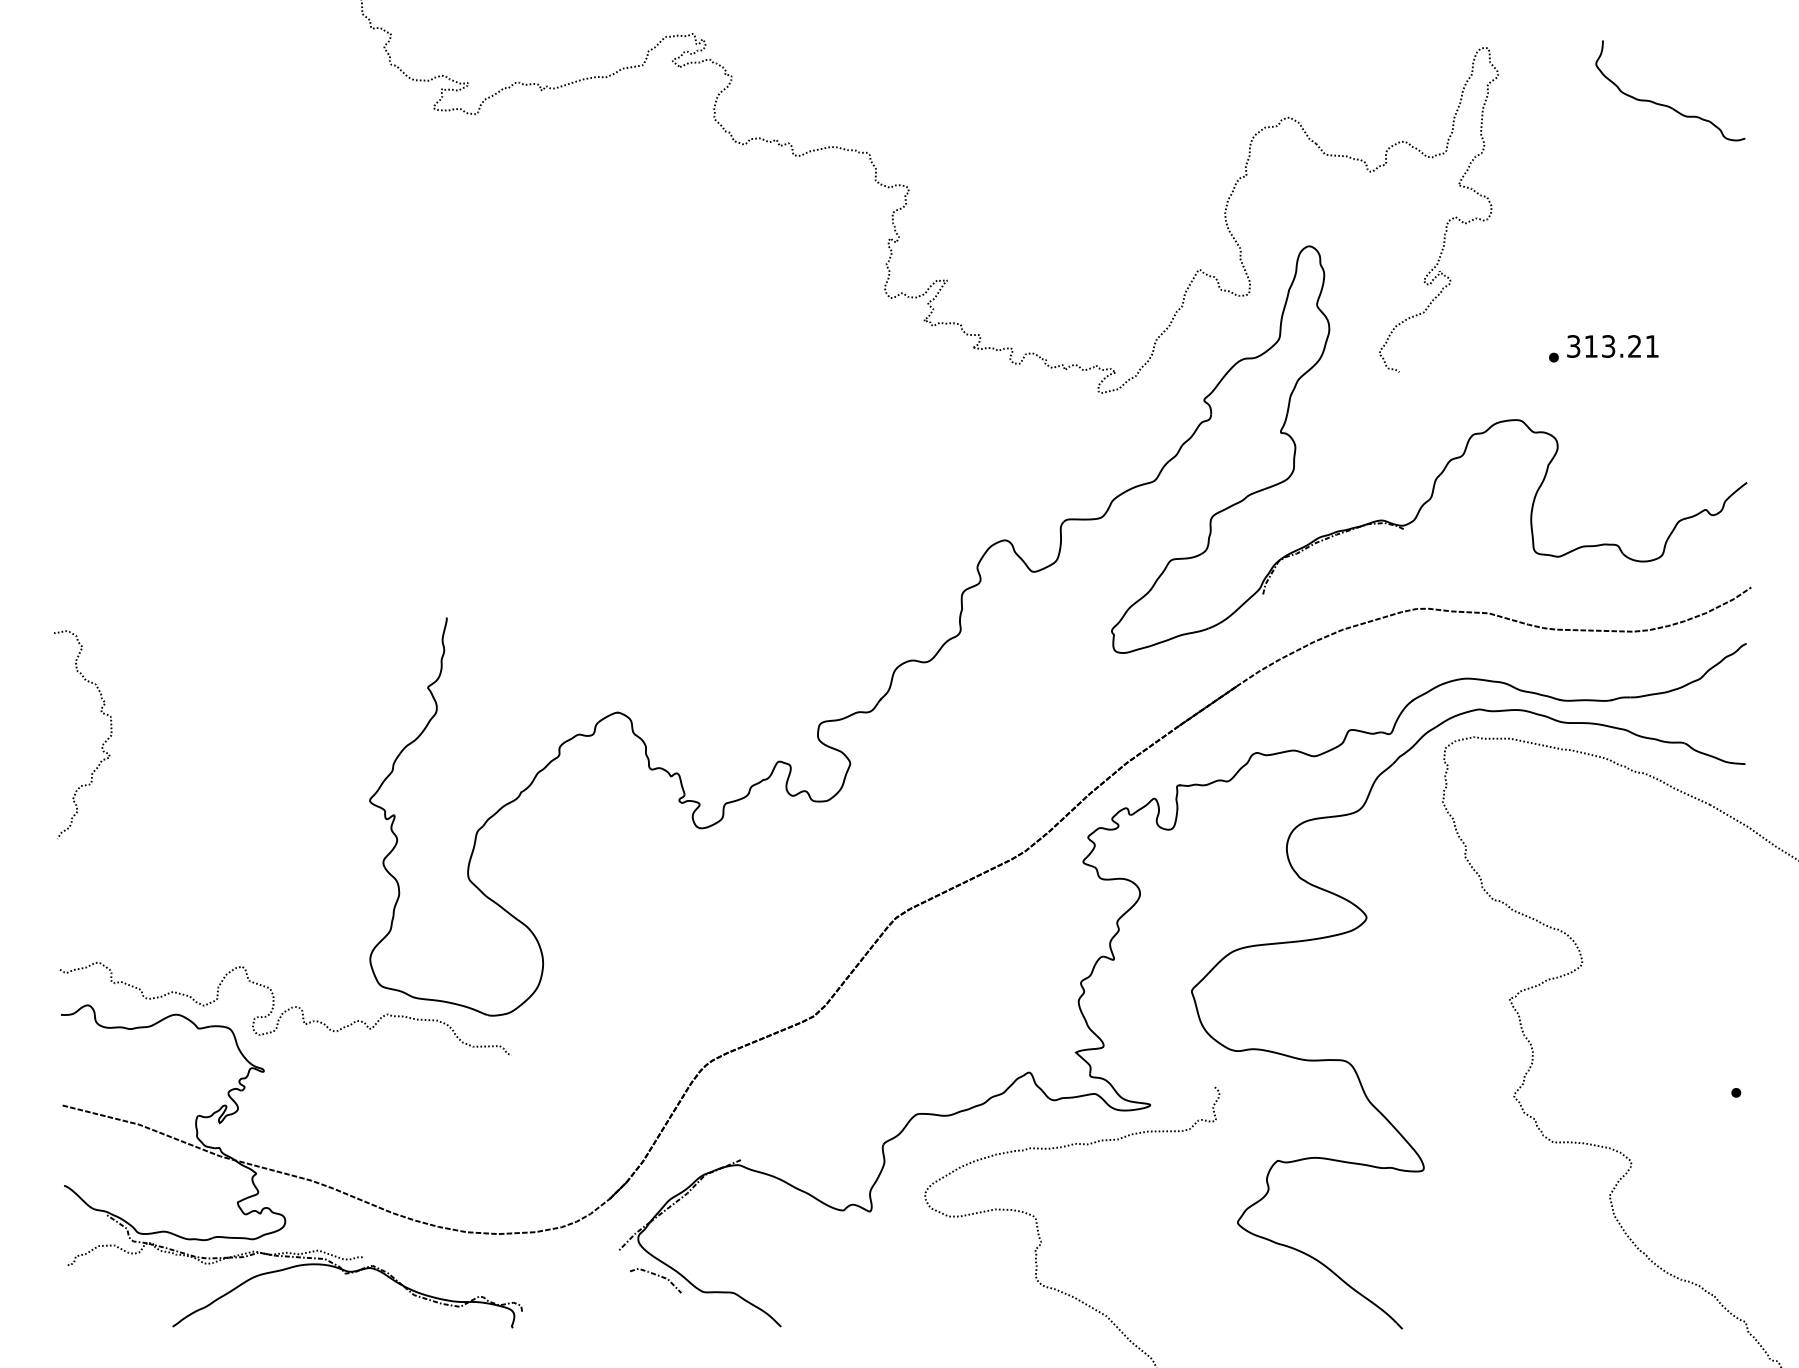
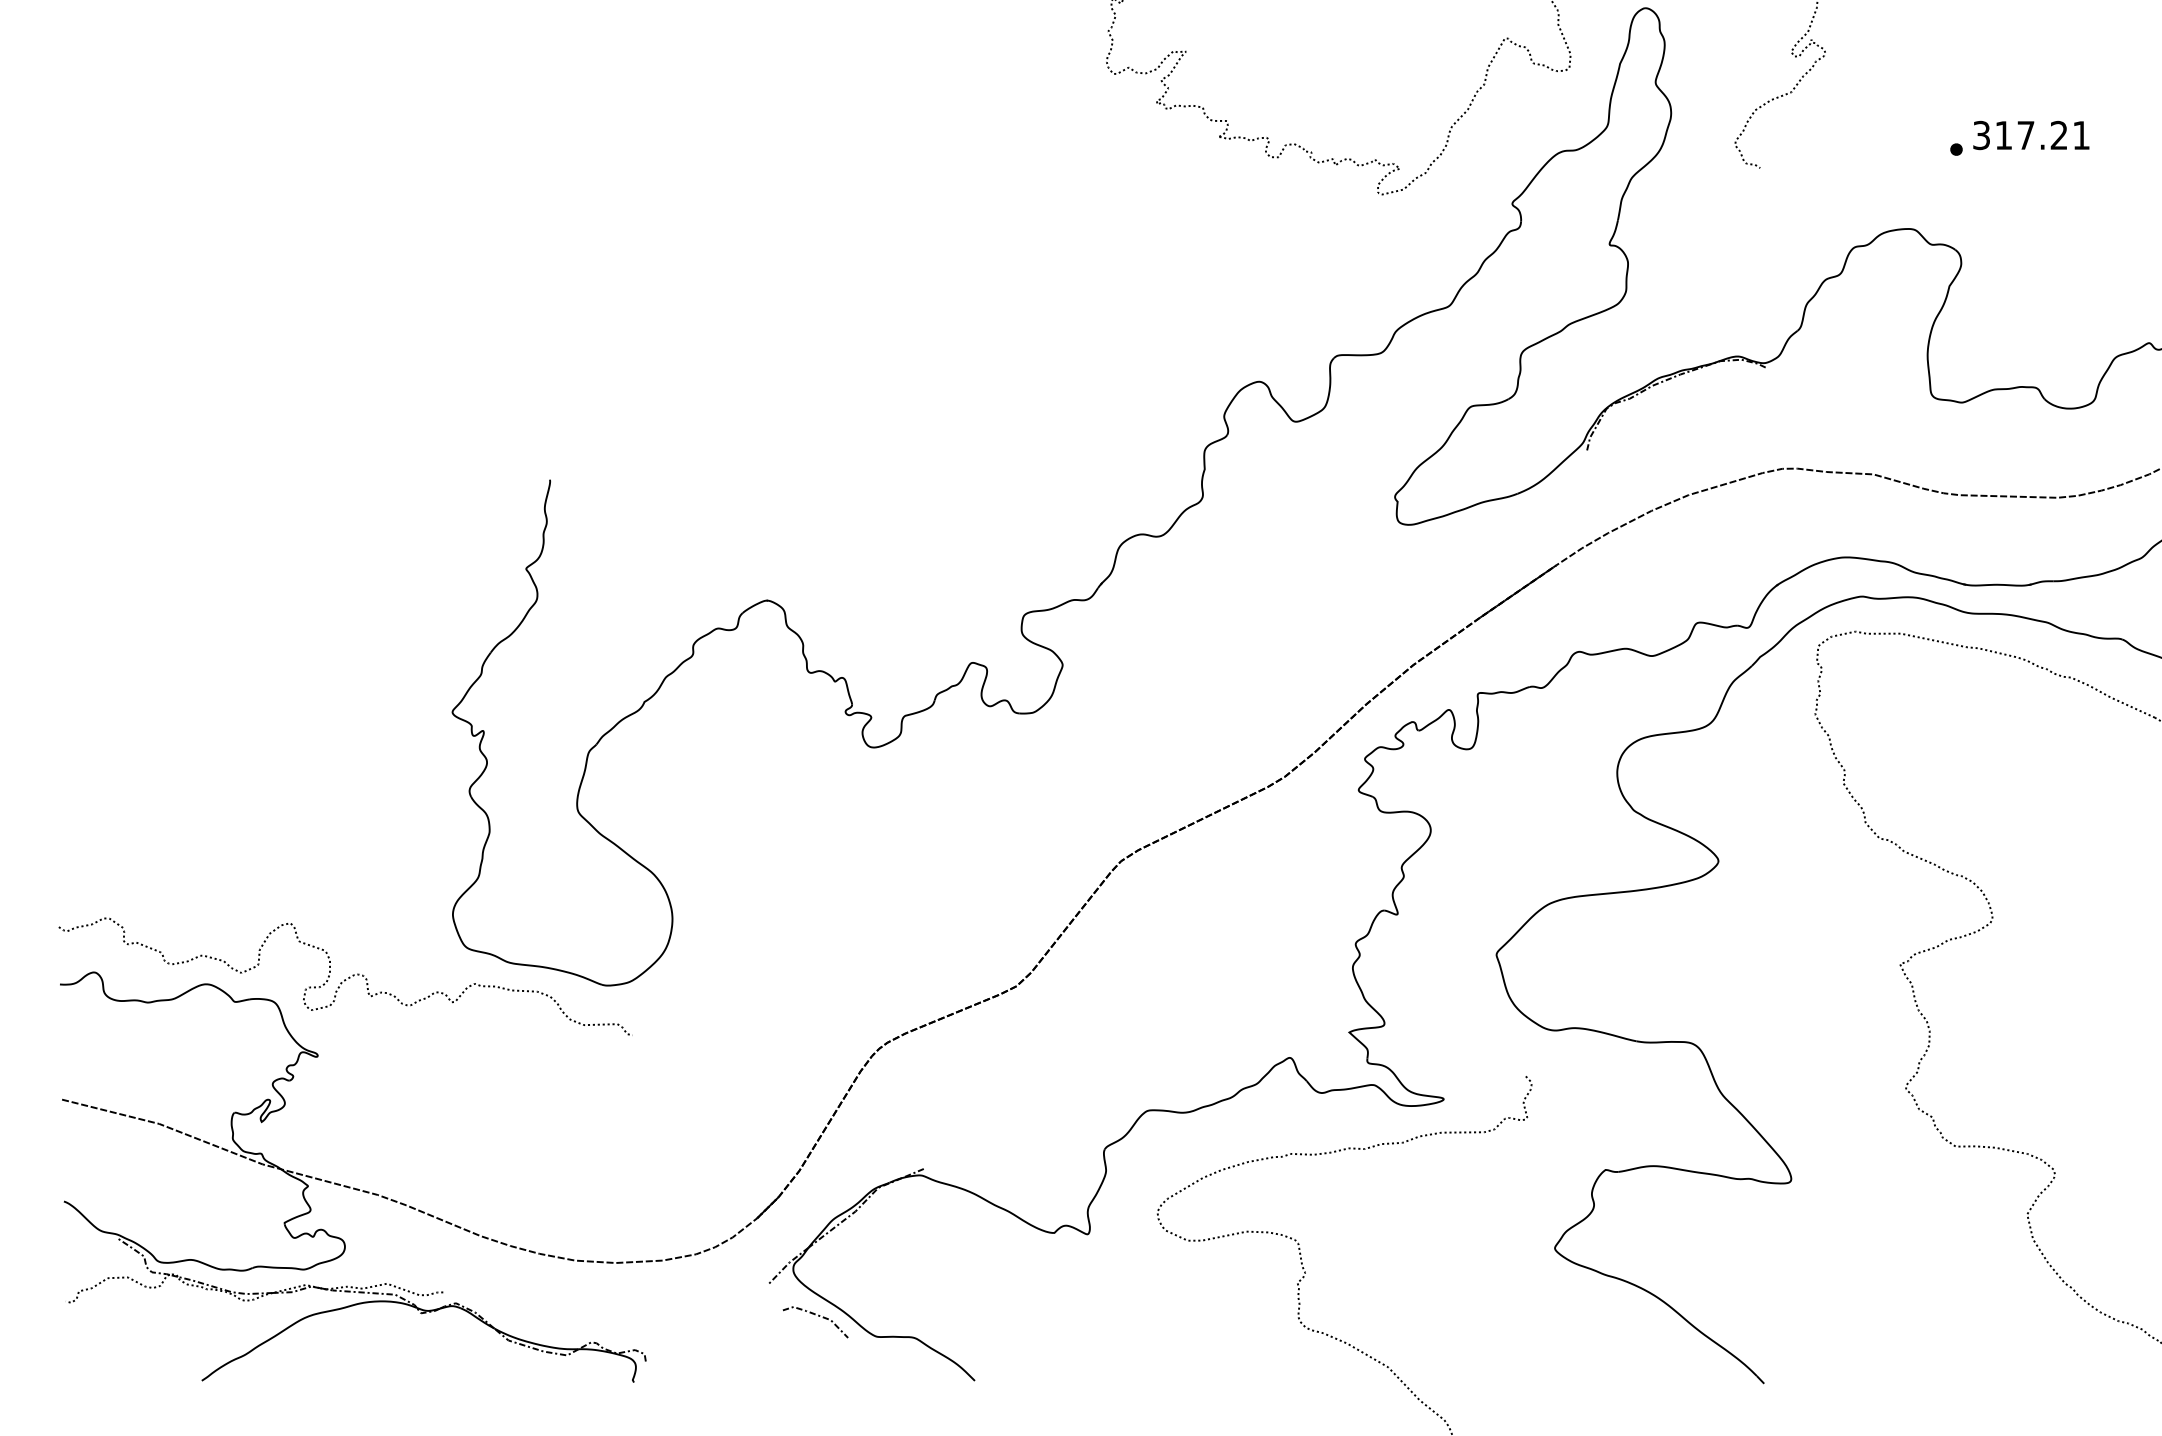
text: (1608, 346) -> (2025, 135), 313.21 -> 317.21
curve: (102, 743) -> (112, 639), removed

